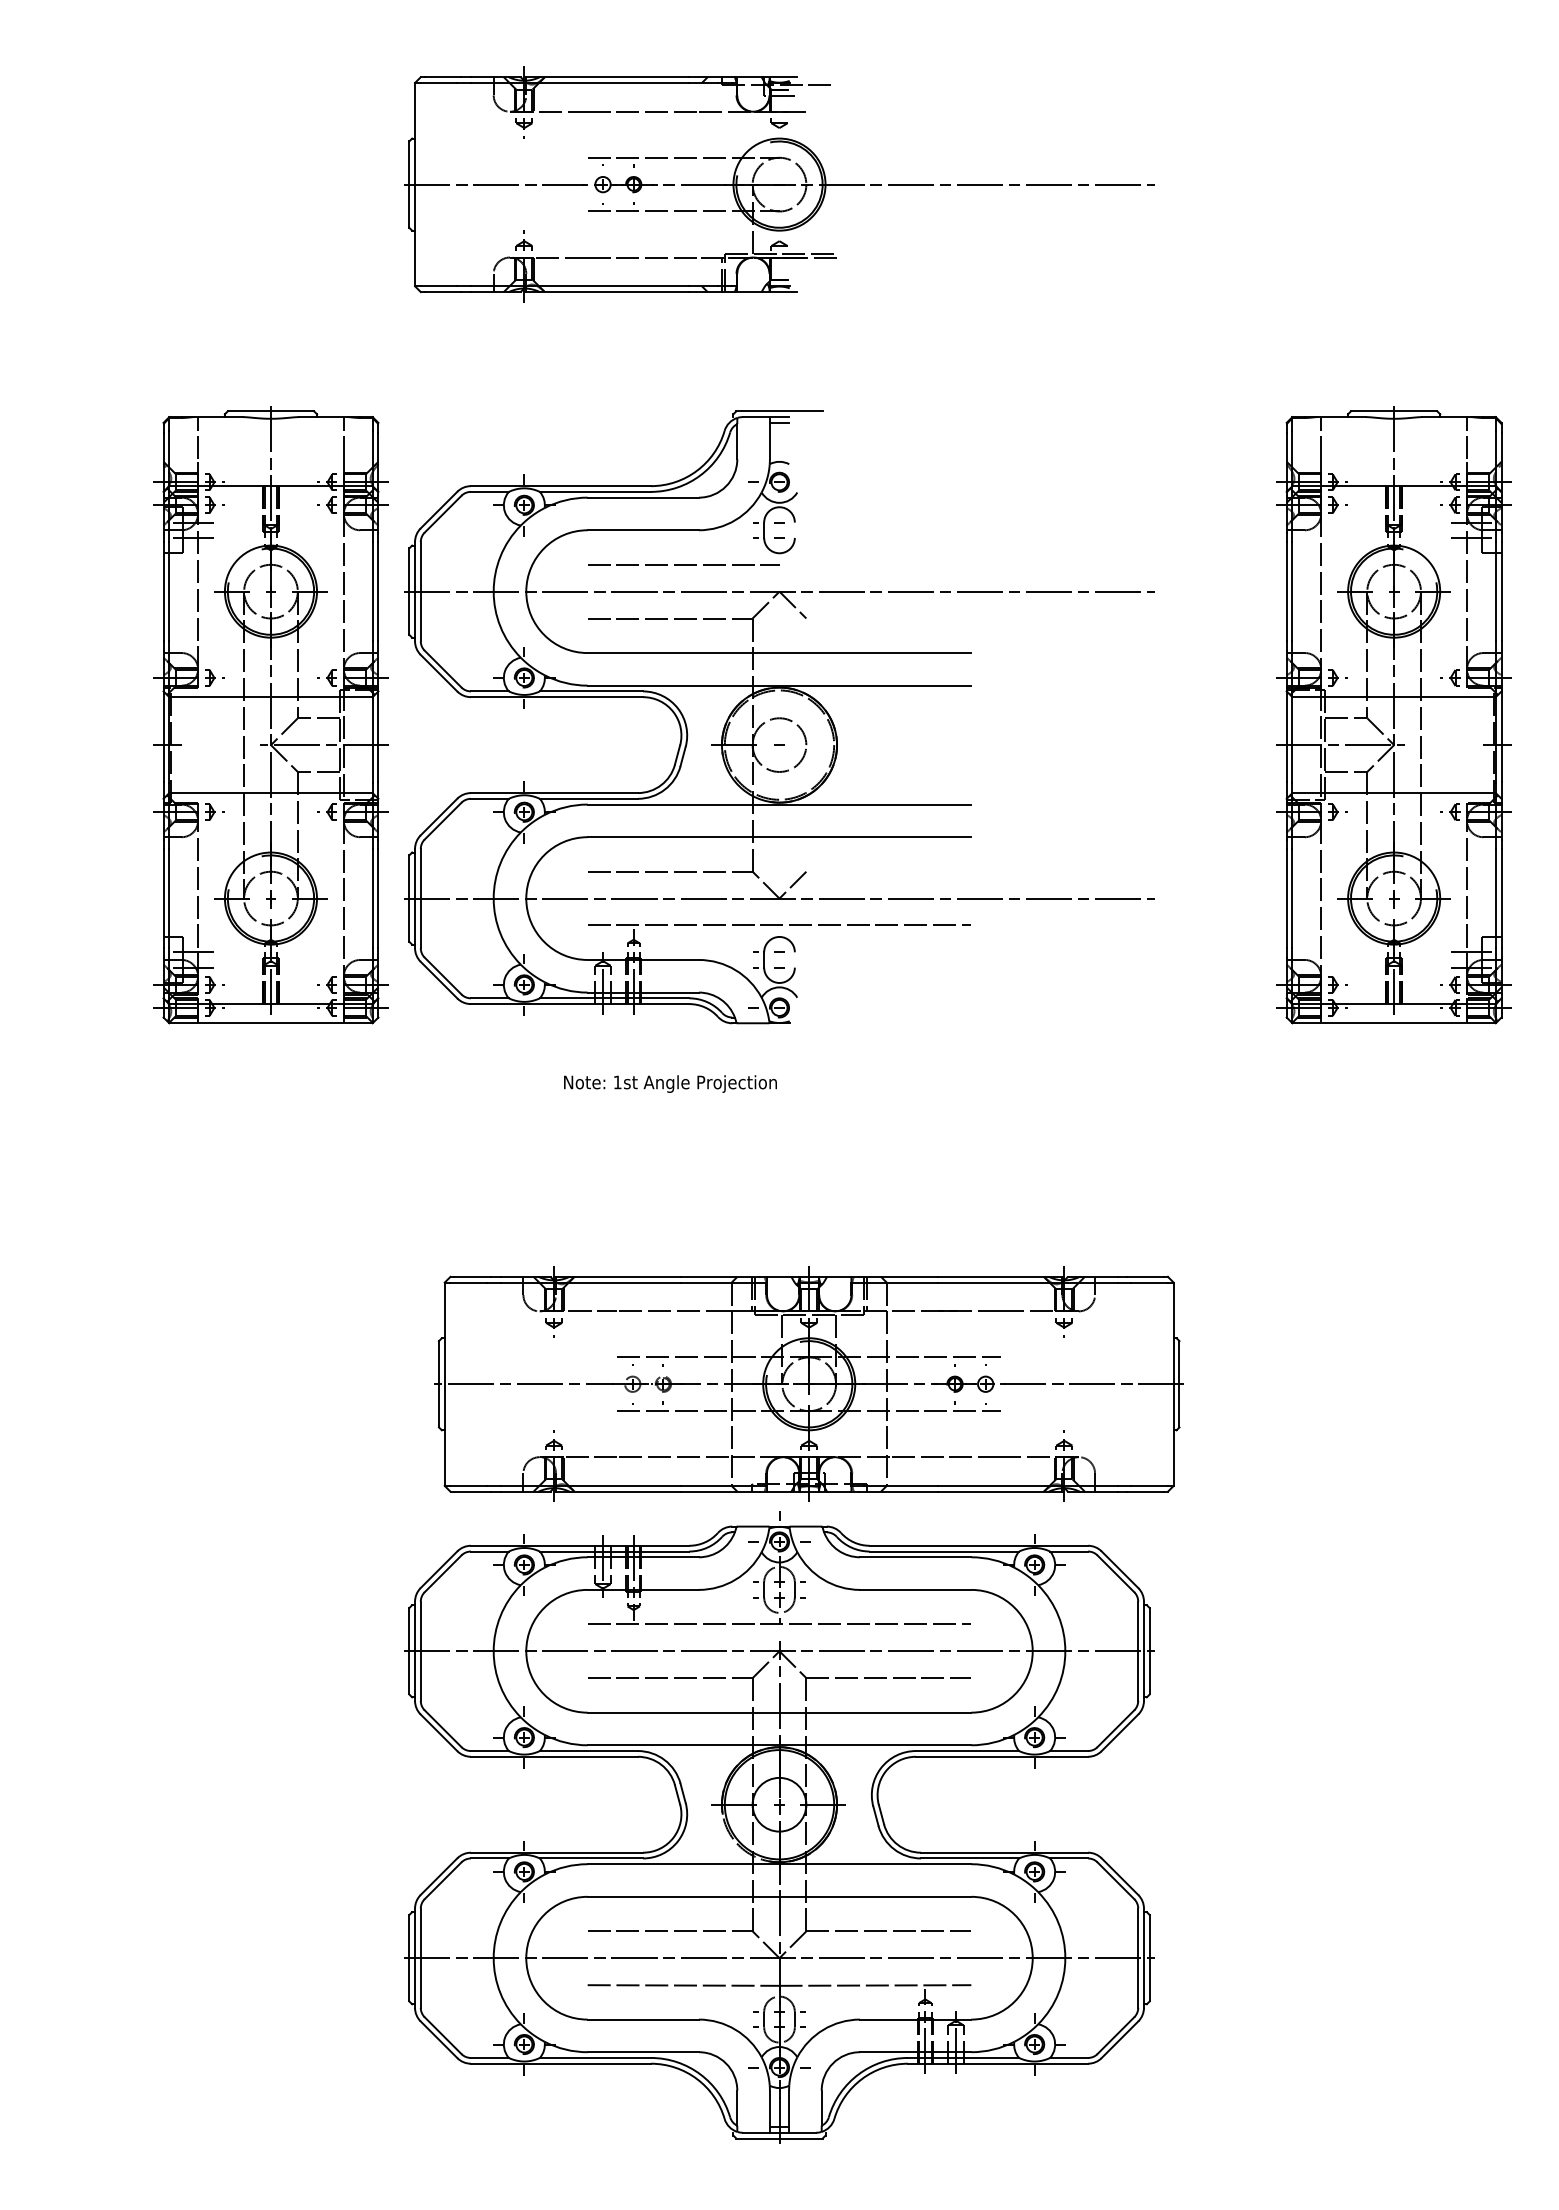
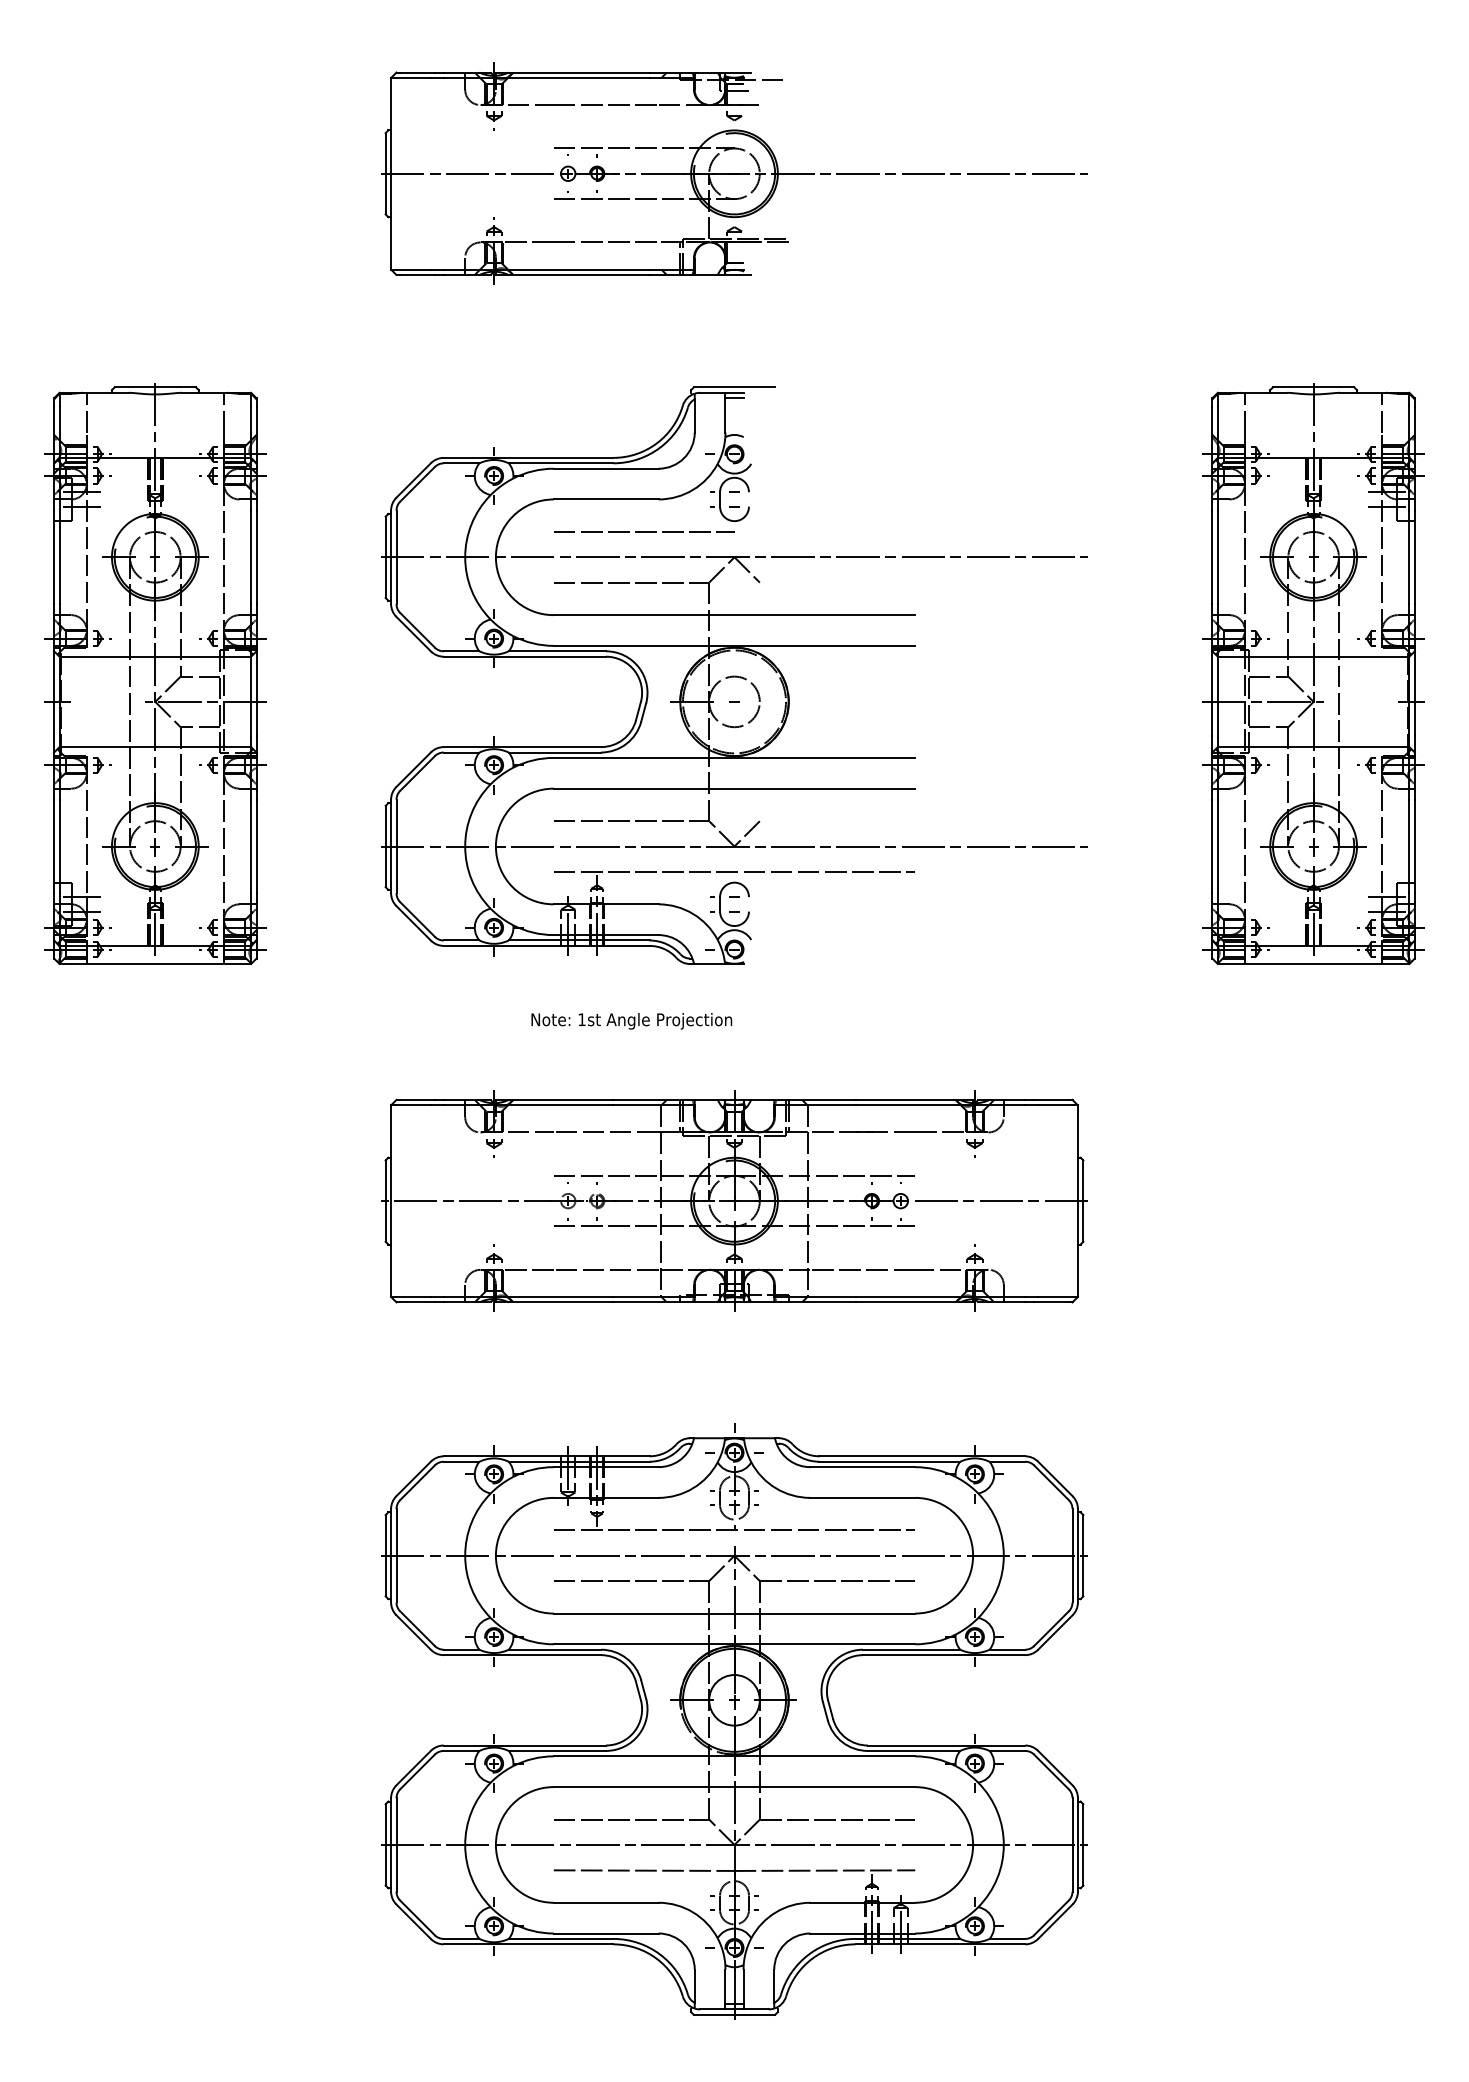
part: (271, 716) -> (155, 674), moved
part: (809, 1383) -> (734, 1200), moved

